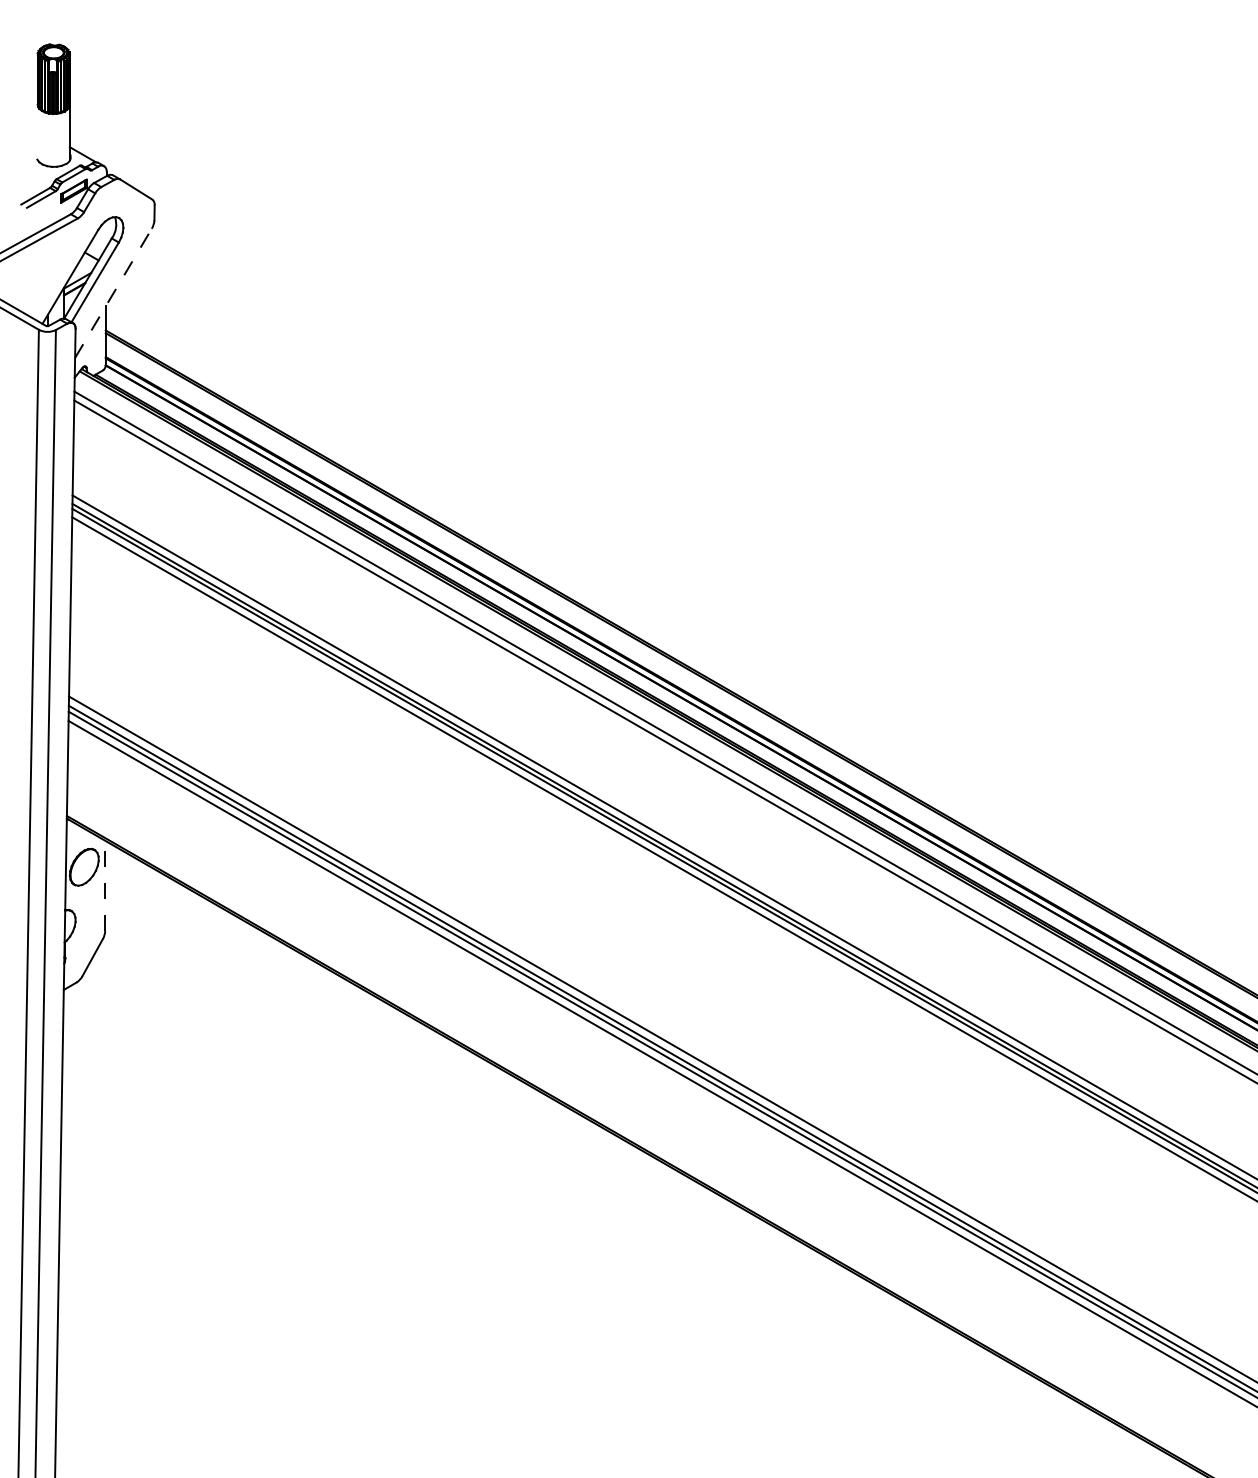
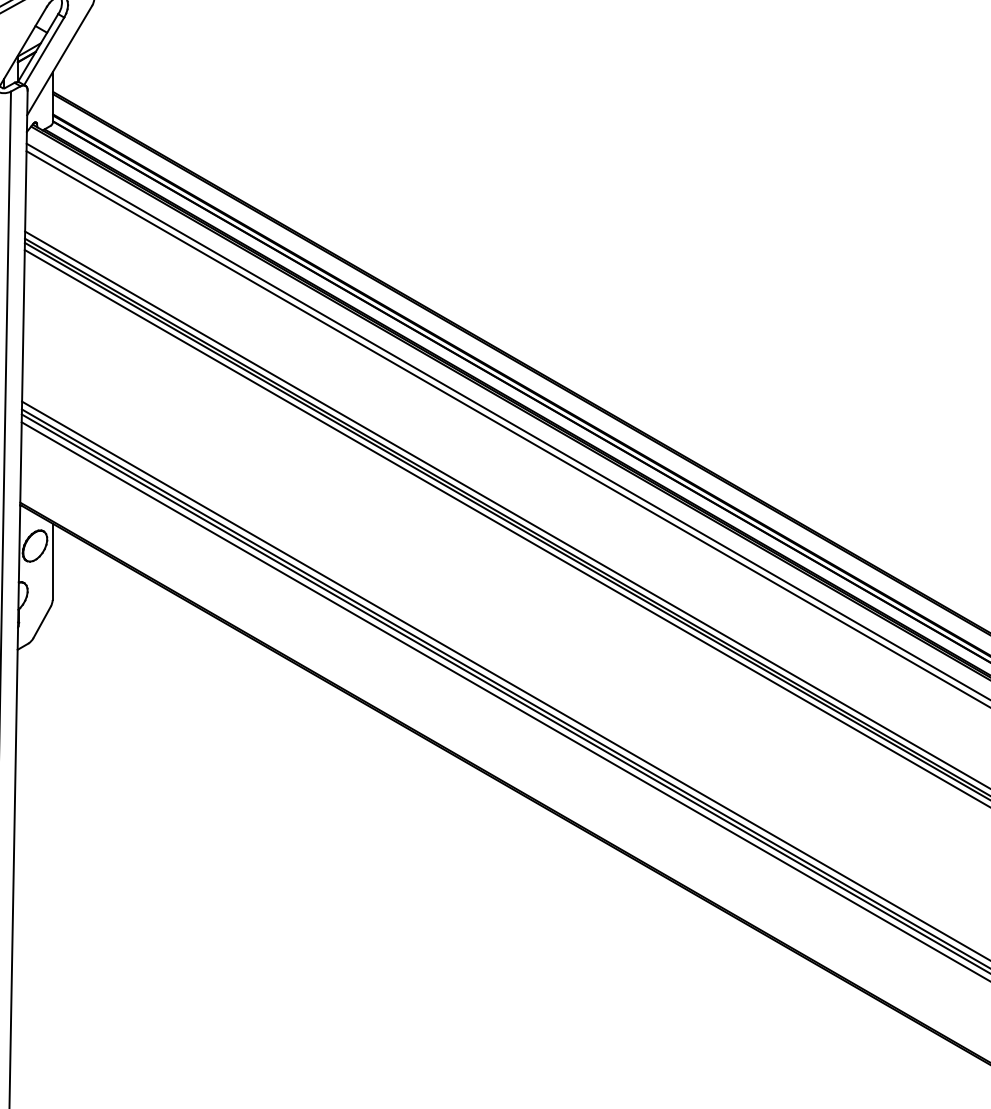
line: (113, 292) -> (59, 59), dashed -> solid
line: (105, 885) -> (52, 561), dashed -> solid

